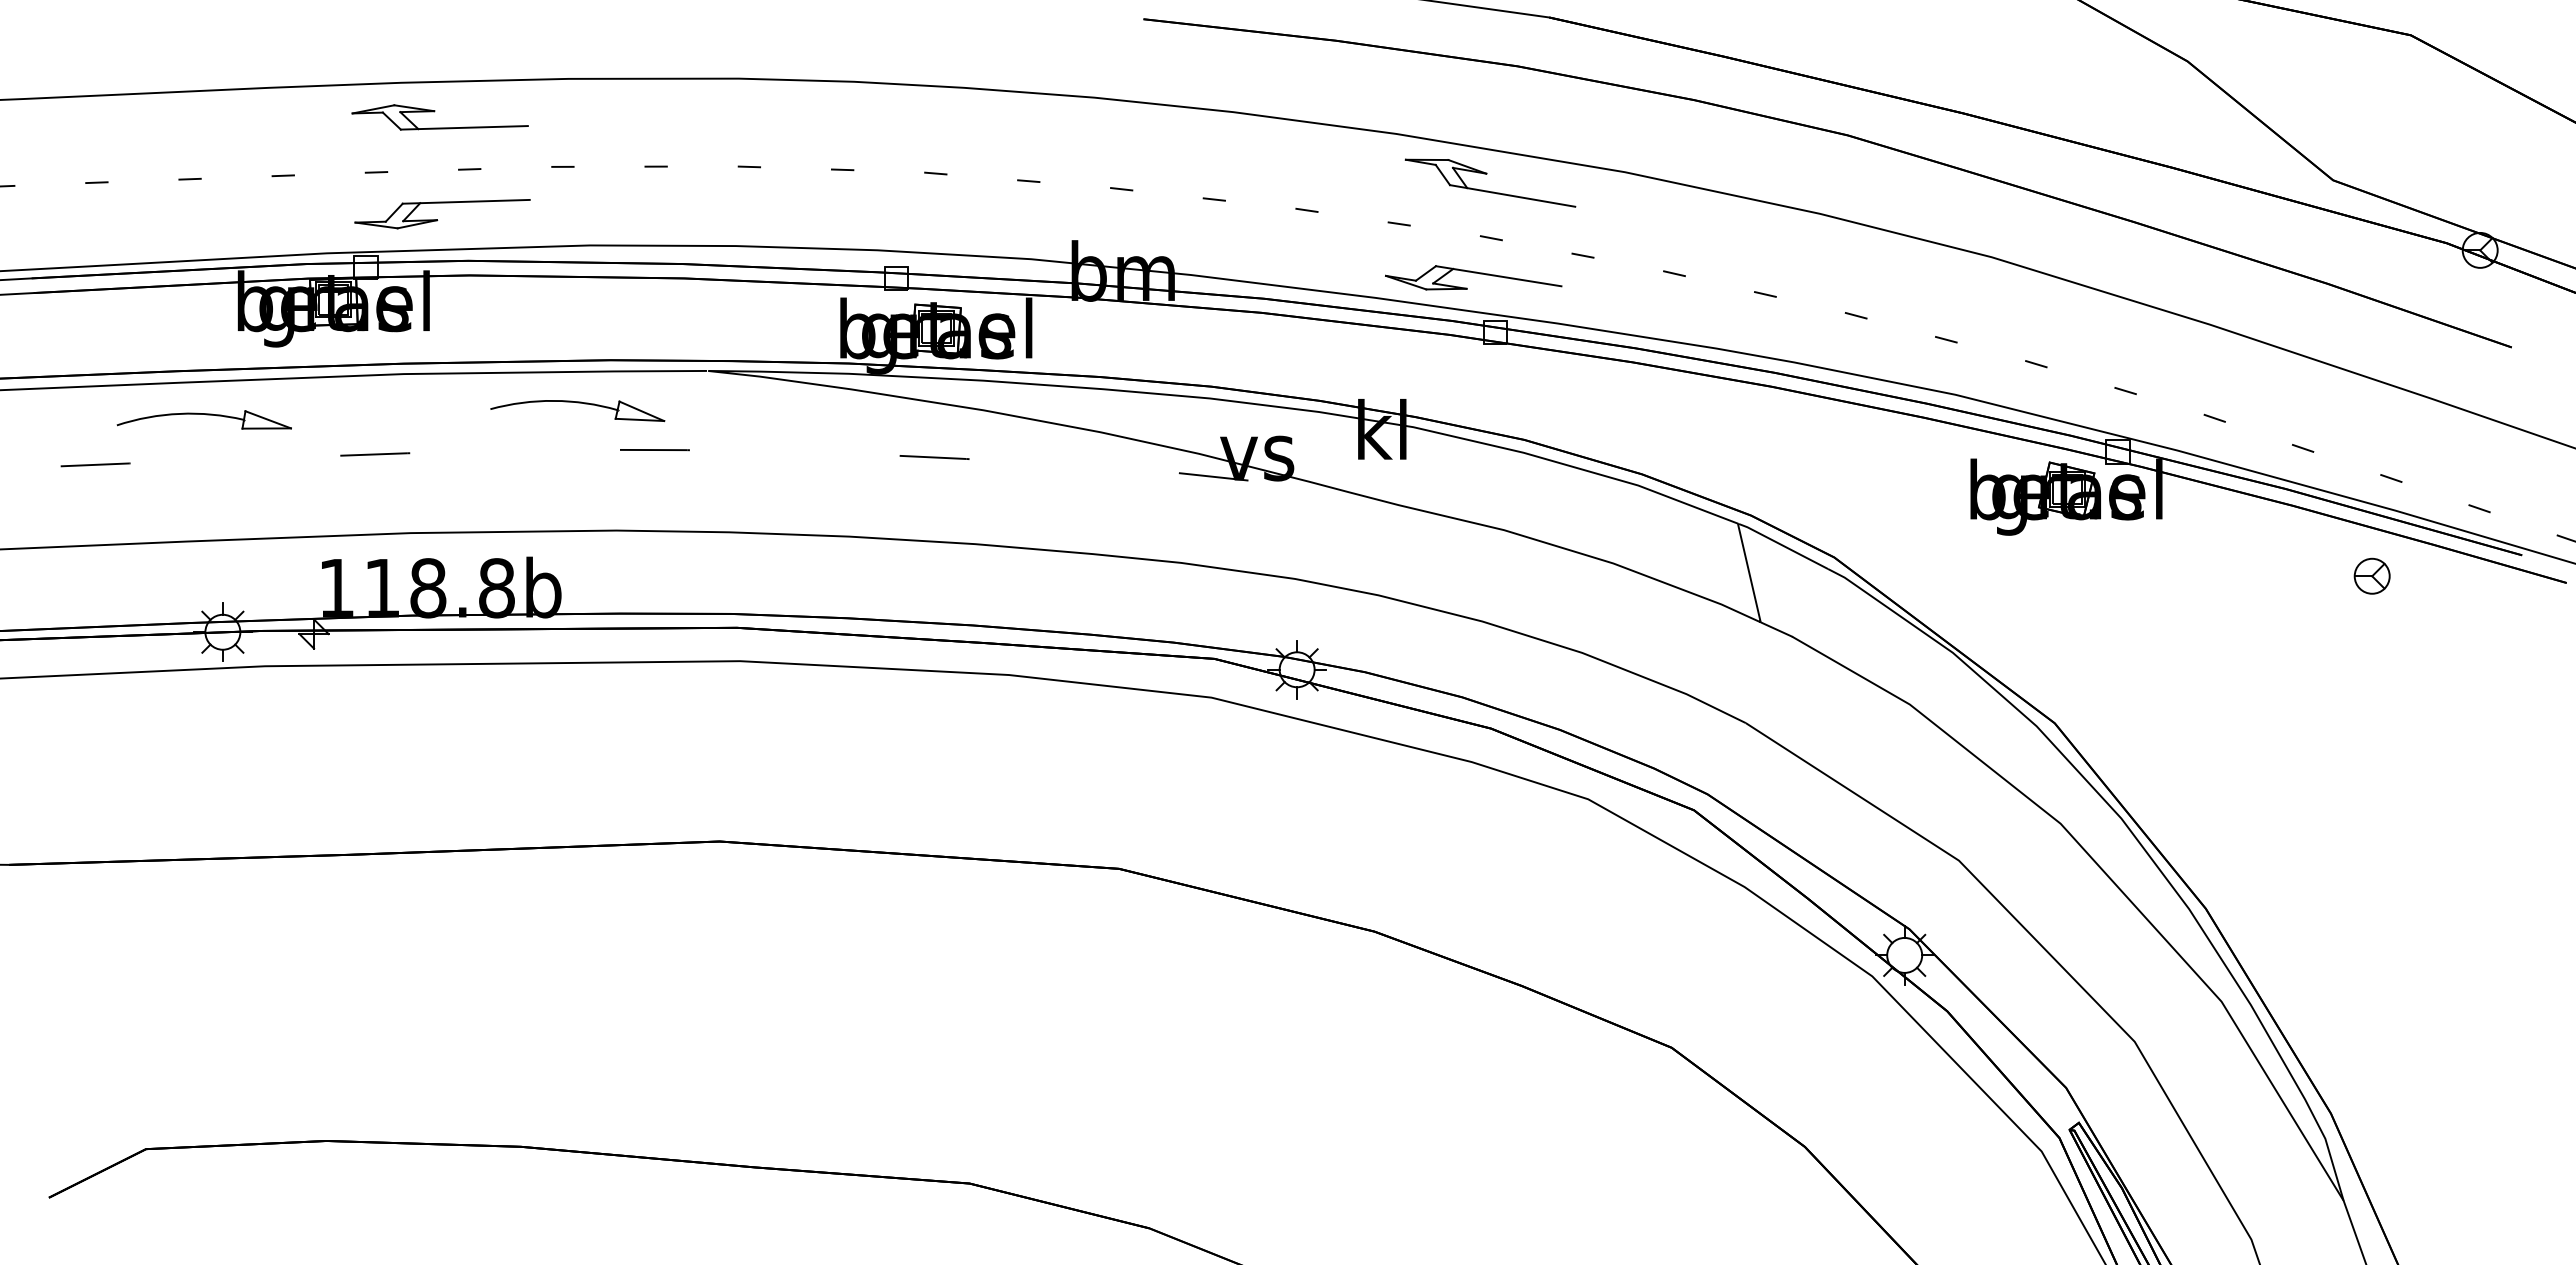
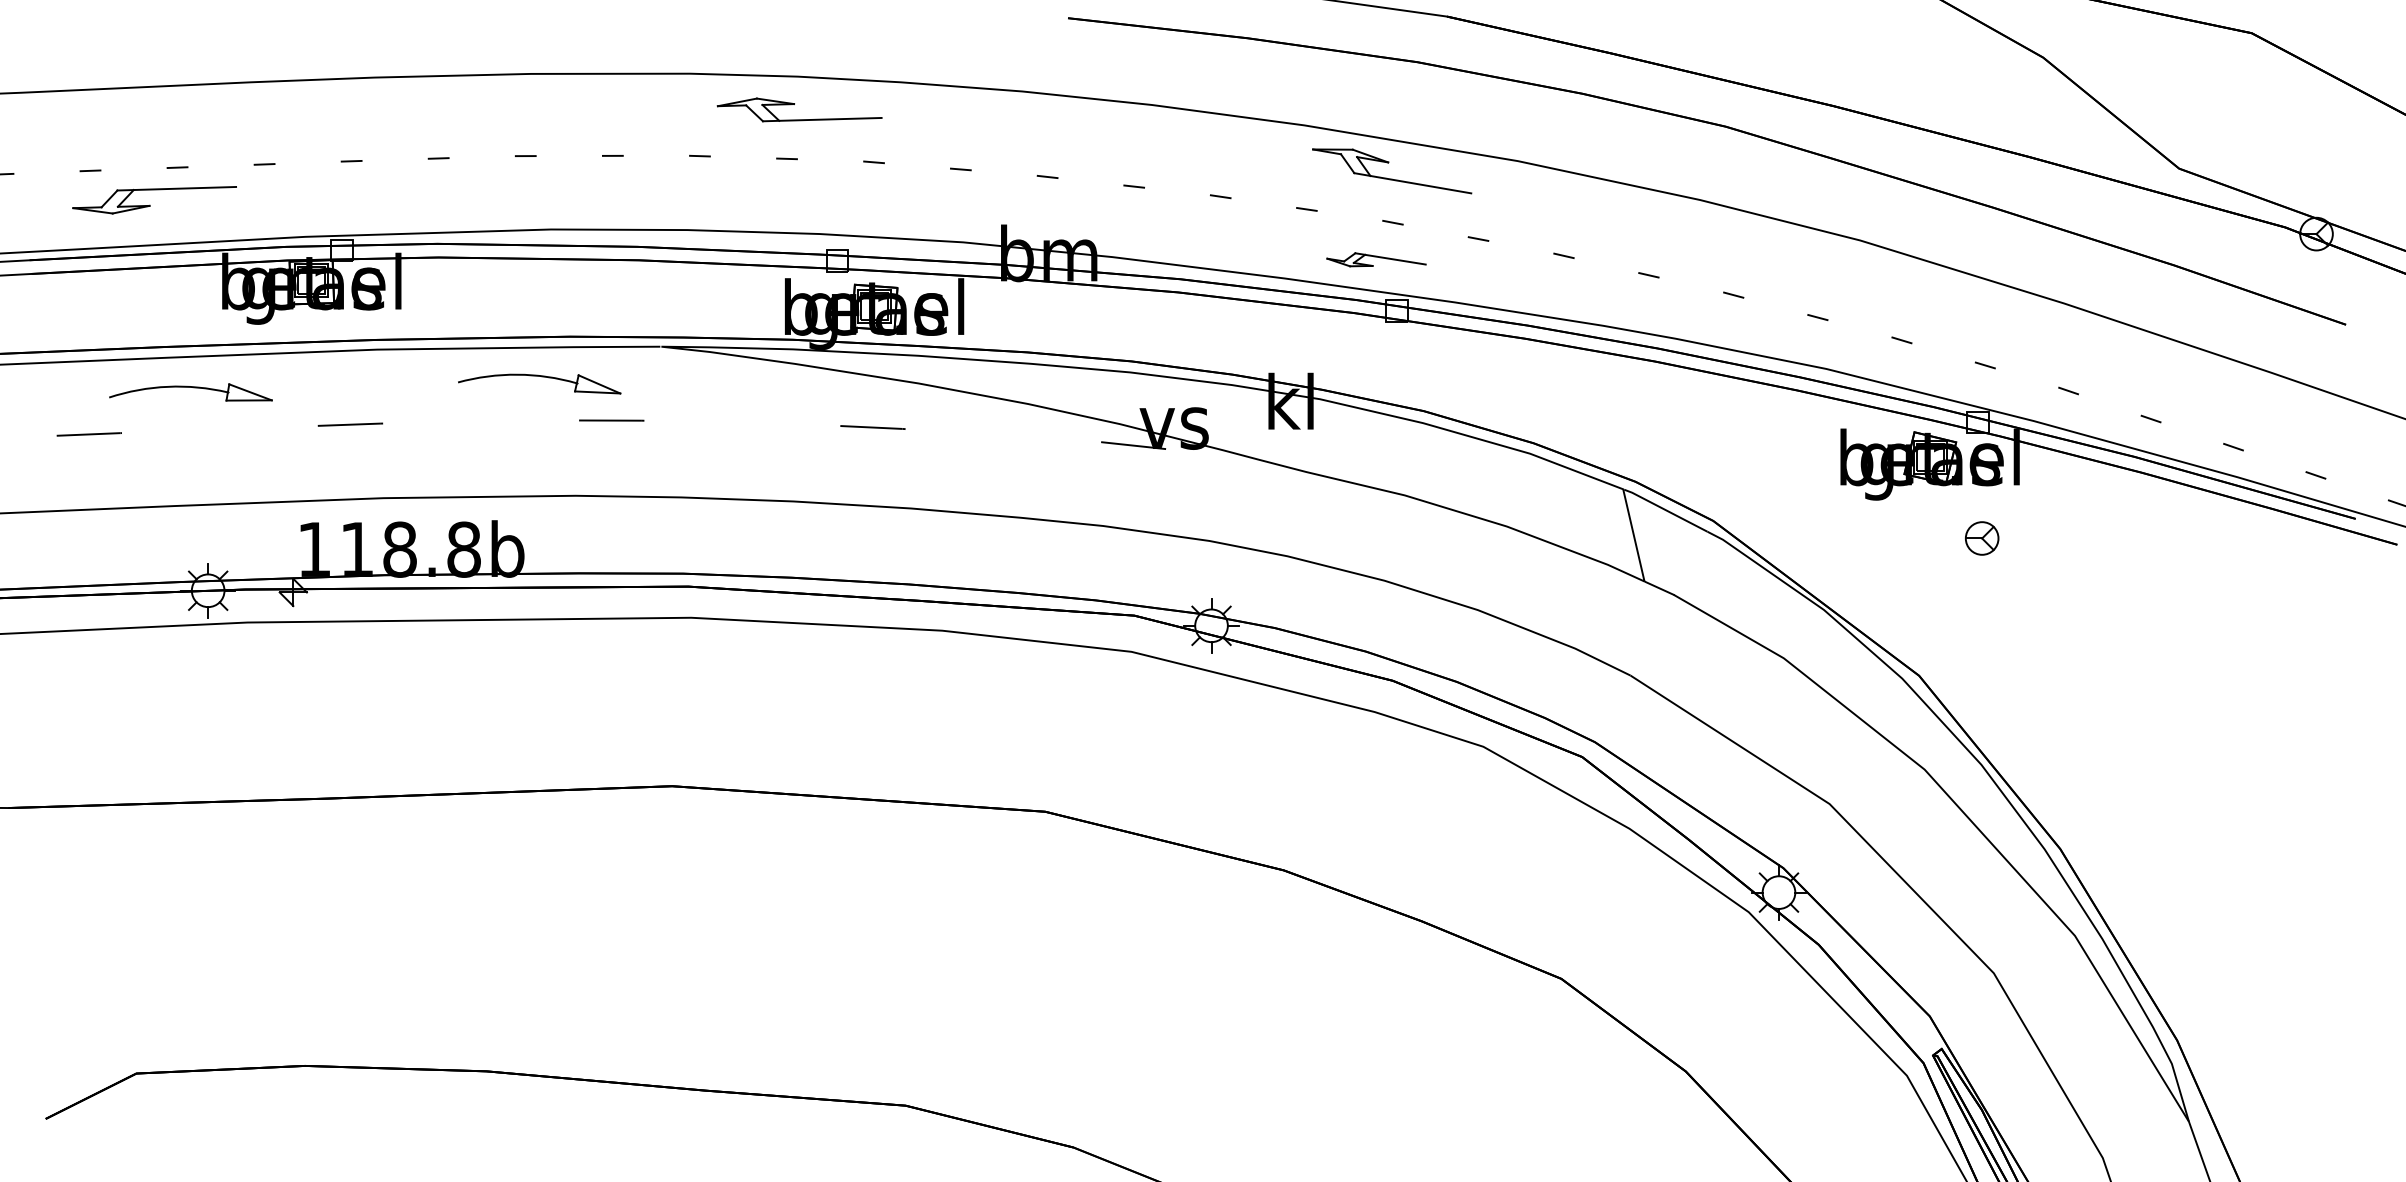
part: (434, 112) -> (794, 105), moved
part: (437, 219) -> (149, 205), moved
part: (1473, 277) -> (1376, 259), size x0.6
part: (2371, 575) -> (1981, 537), moved

